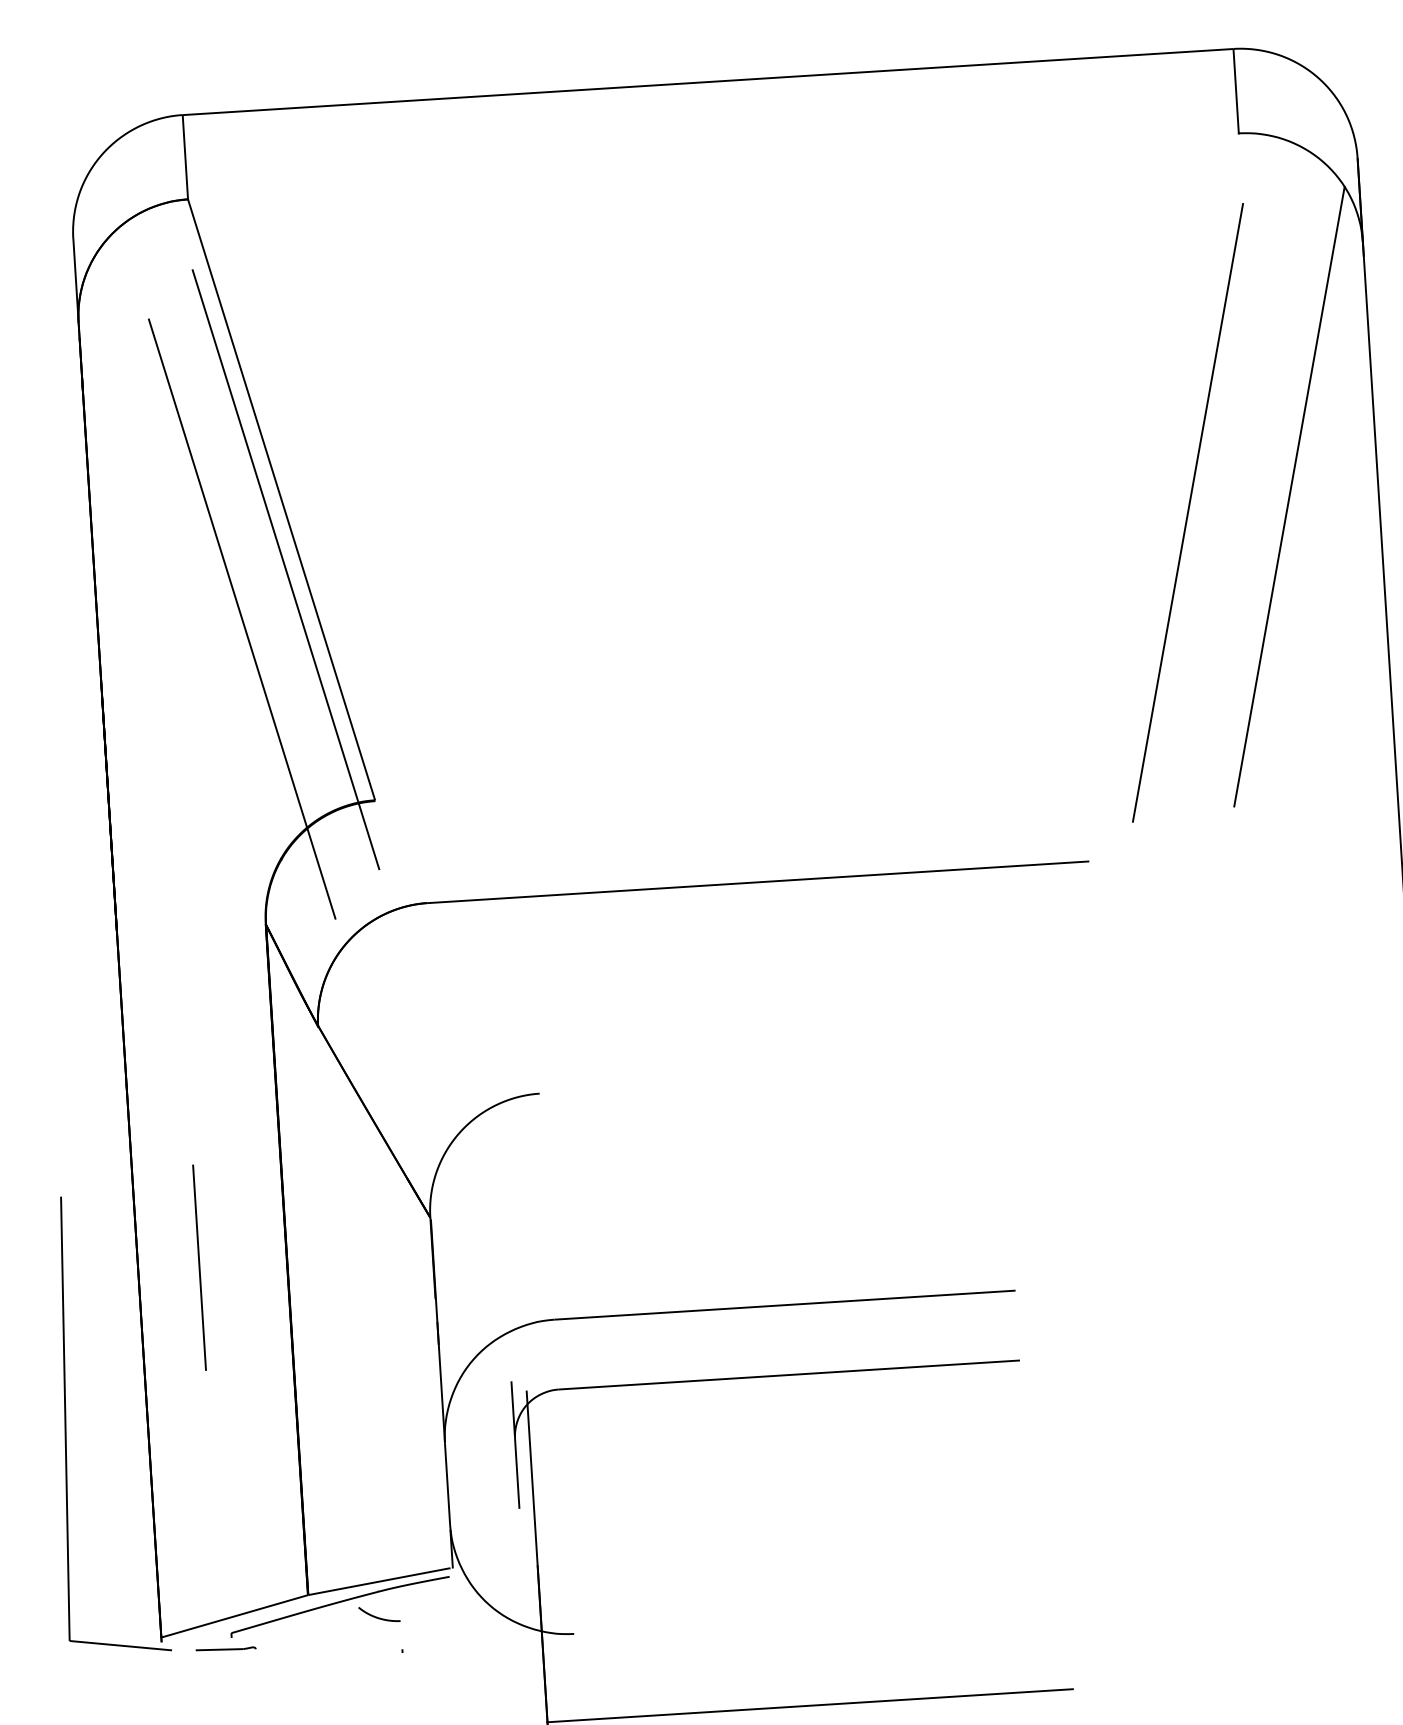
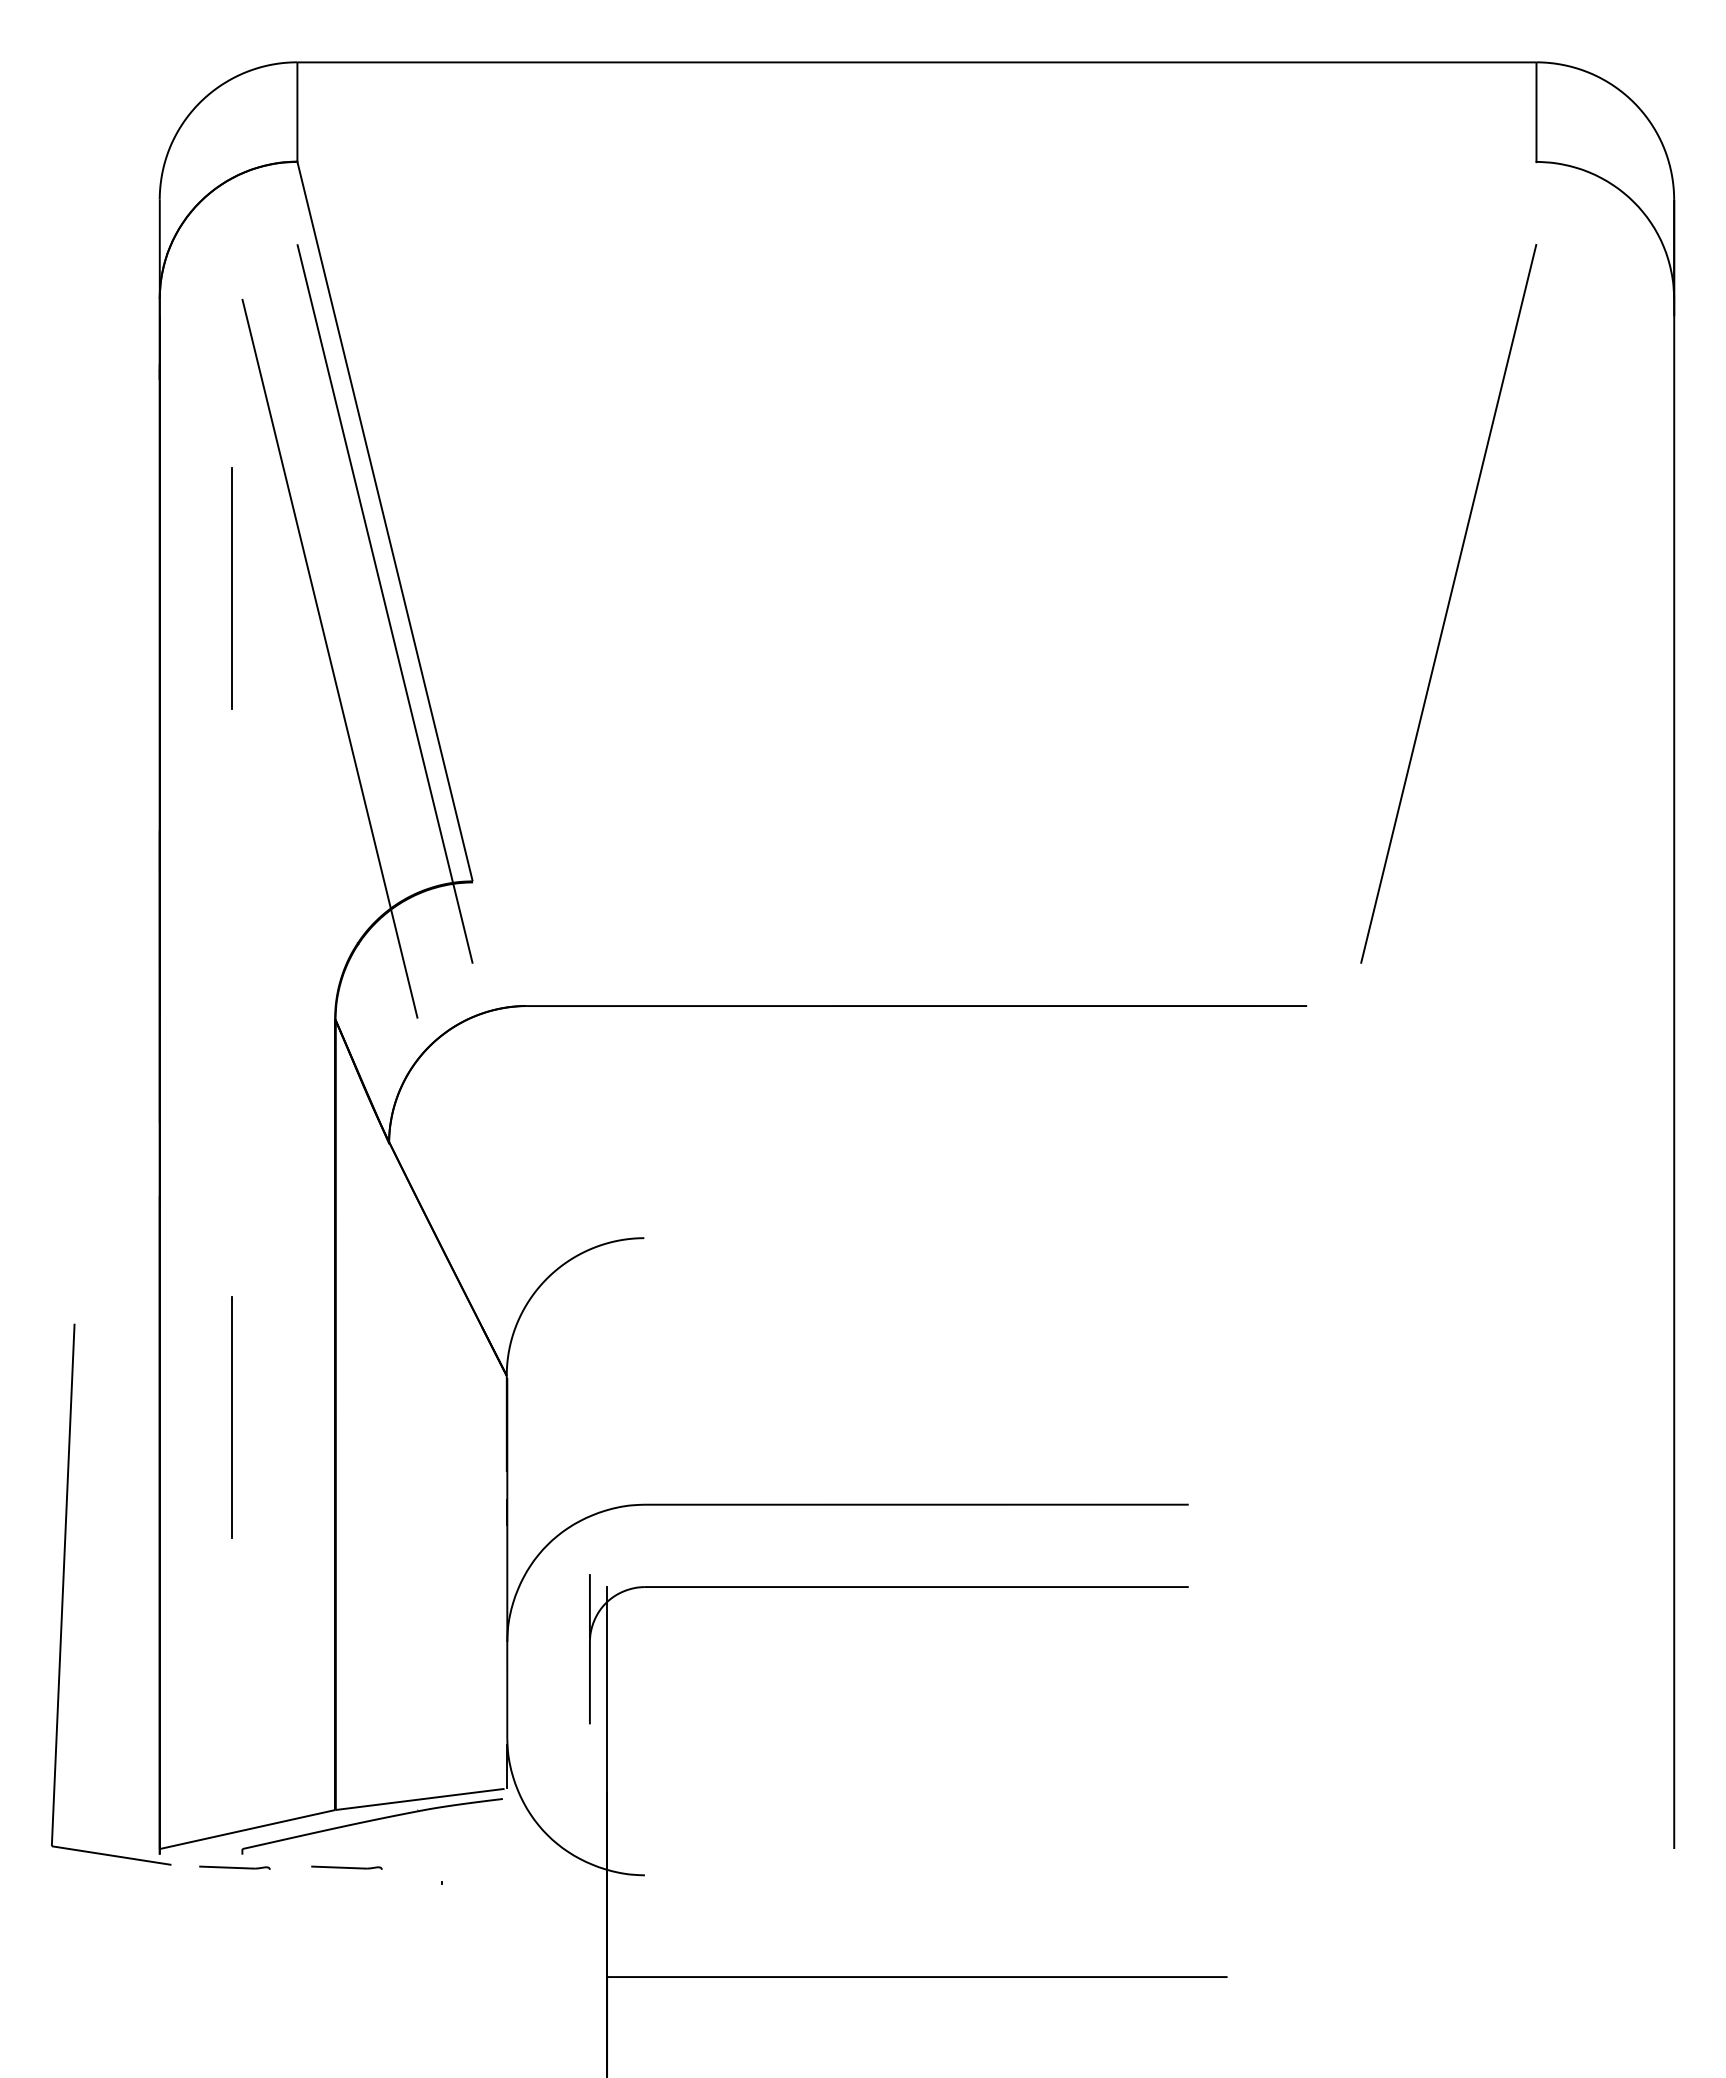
line: (1288, 496) -> (1568, 592), removed
line: (154, 564) -> (231, 588), added
curve: (379, 1617) -> (417, 1841), removed
part: (320, 1643) -> (346, 1867), added

